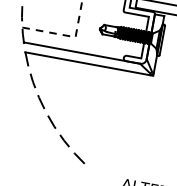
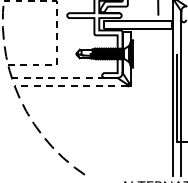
line: (81, 52) -> (64, 77), solid -> dashed
line: (86, 63) -> (70, 86), solid -> dashed

